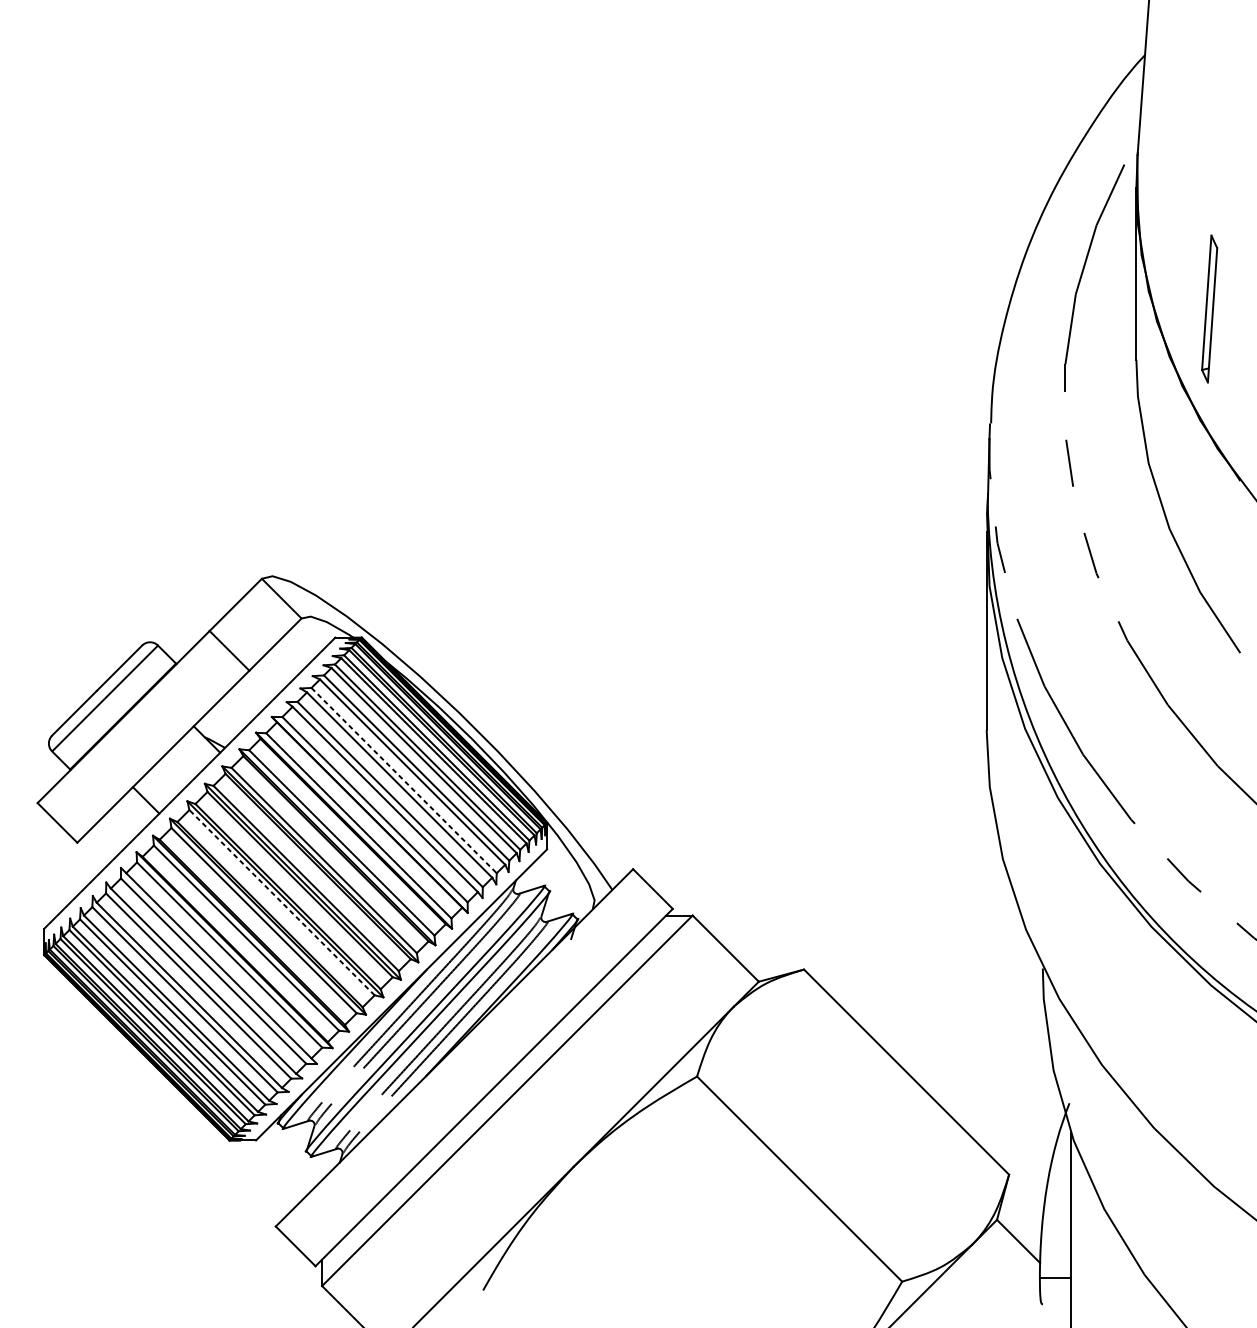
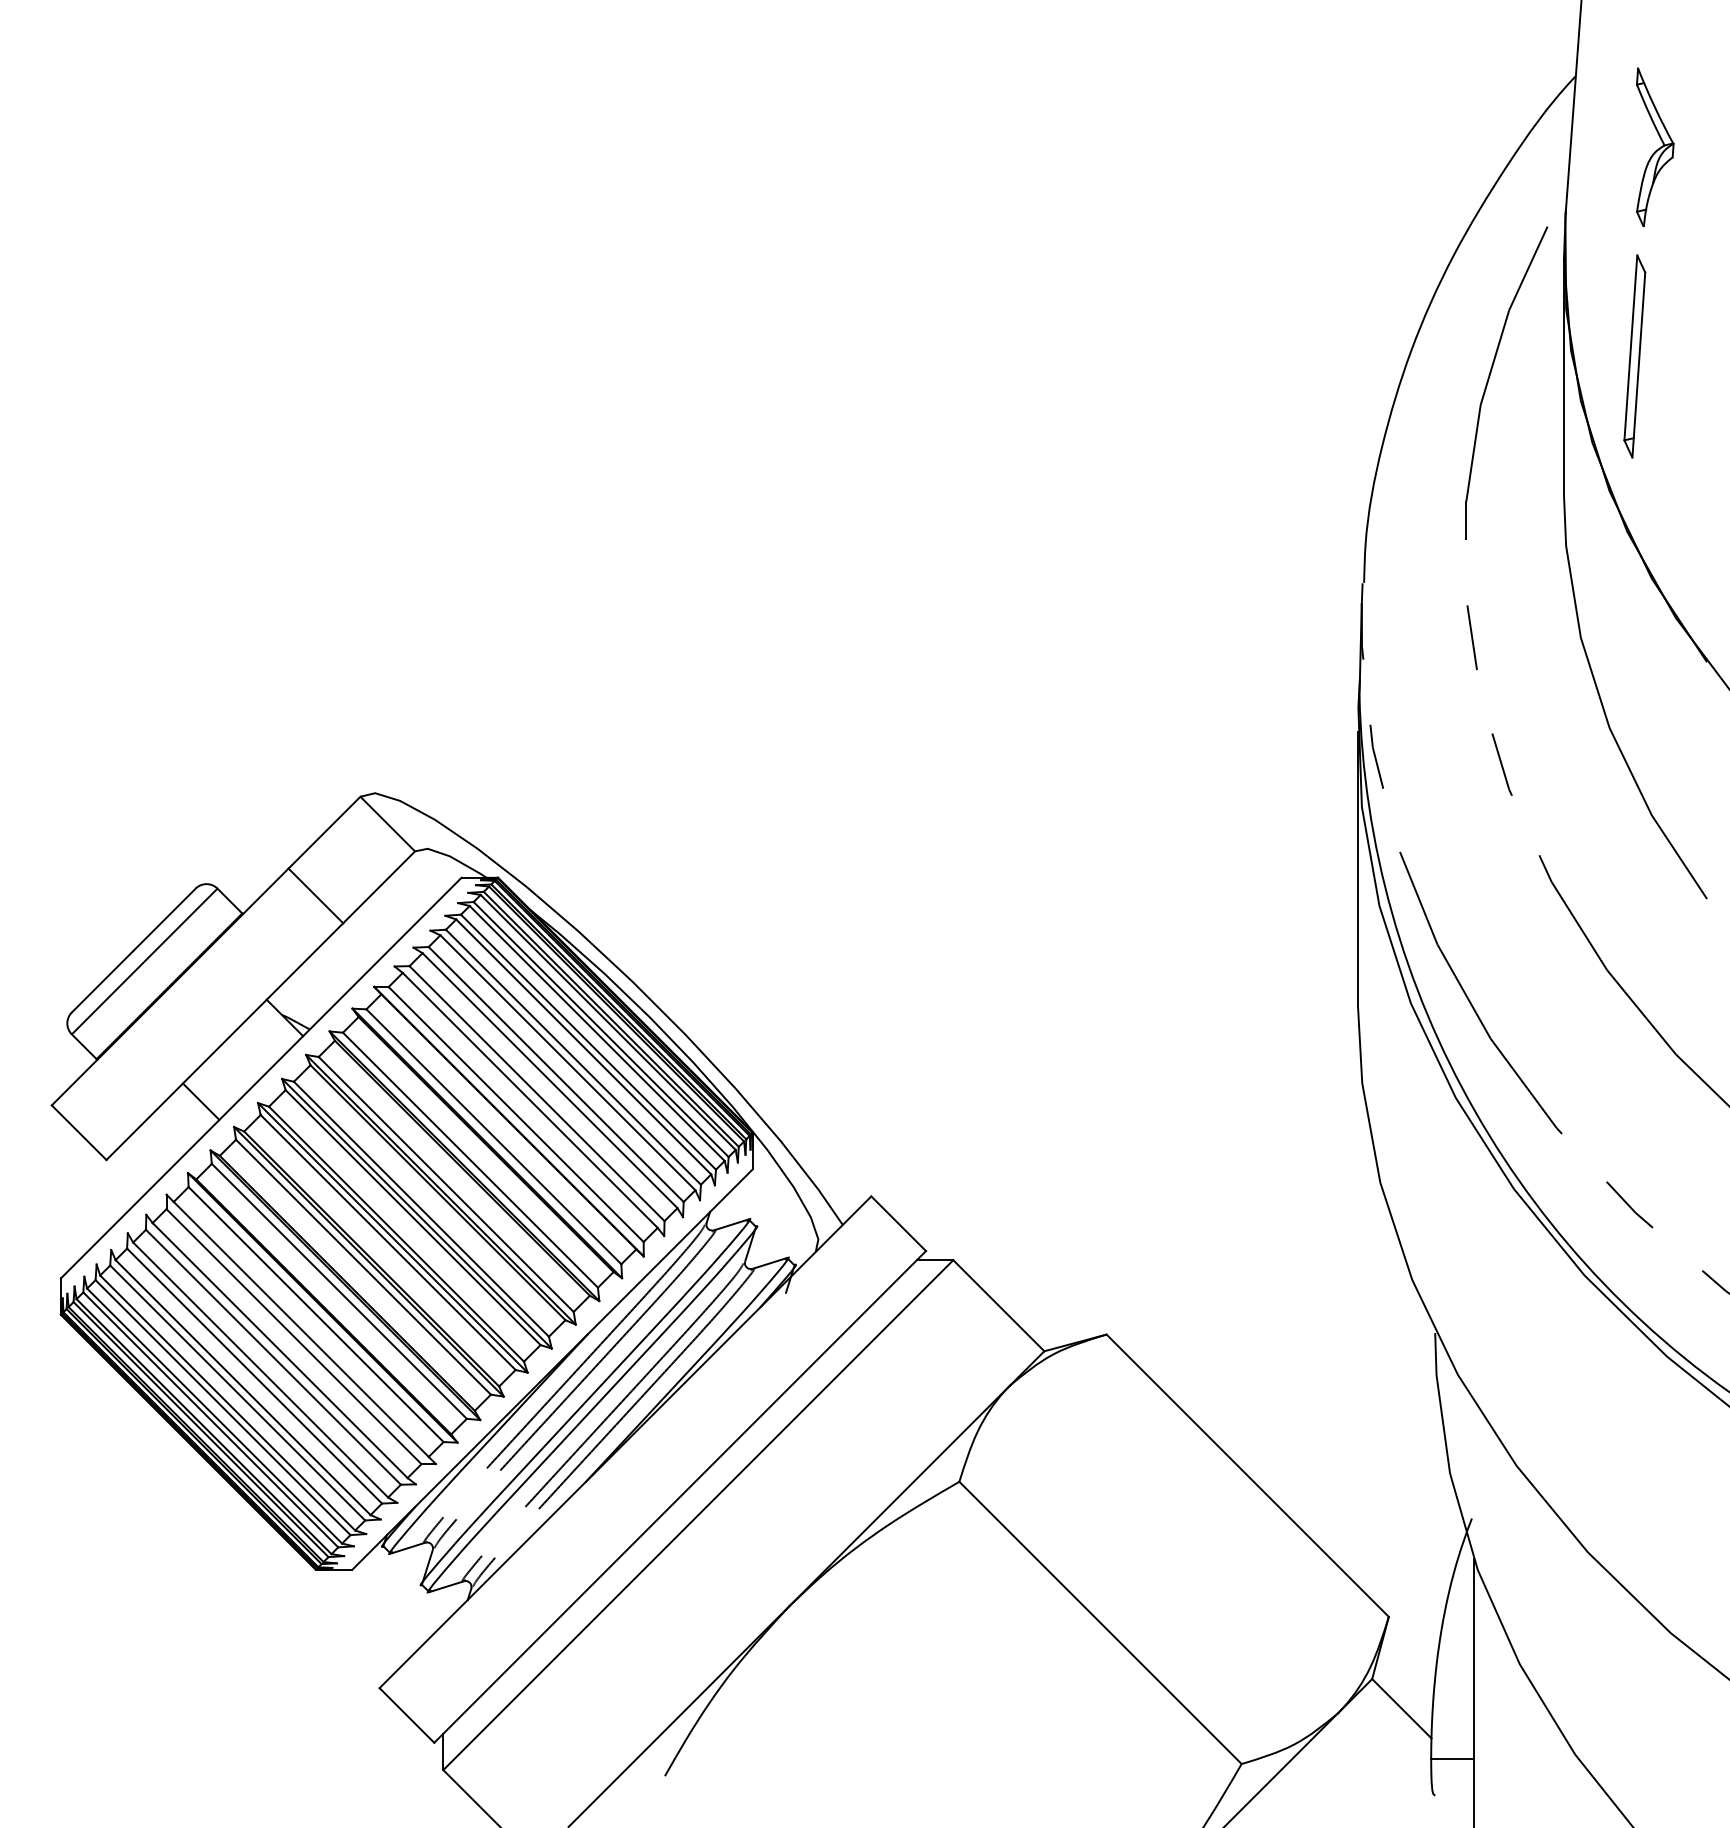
part: (1202, 107) -> (1655, 147), added
part: (1209, 309) -> (1634, 356), moved
line: (404, 780) -> (556, 1074), dashed -> solid
line: (281, 902) -> (387, 1242), dashed -> solid

